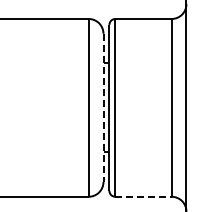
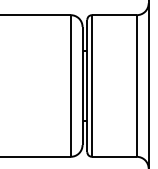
line: (103, 108) -> (82, 86), dashed -> solid
line: (143, 196) -> (114, 156), dashed -> solid

